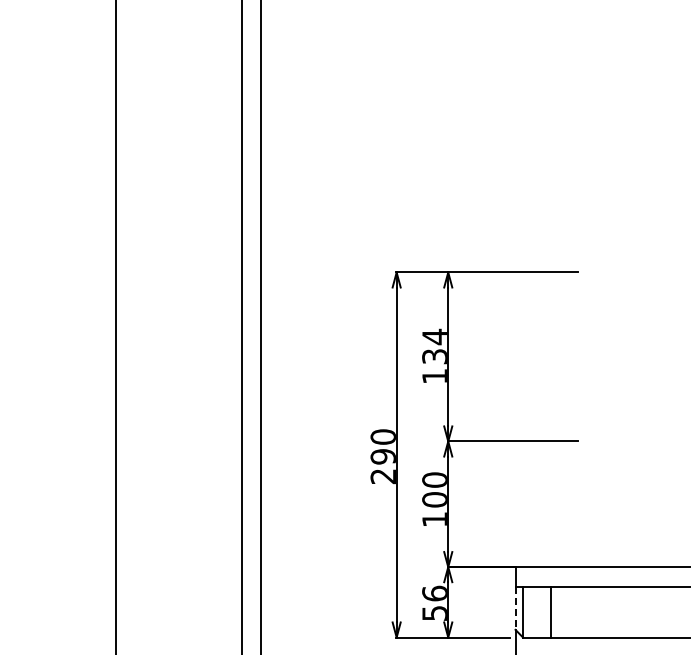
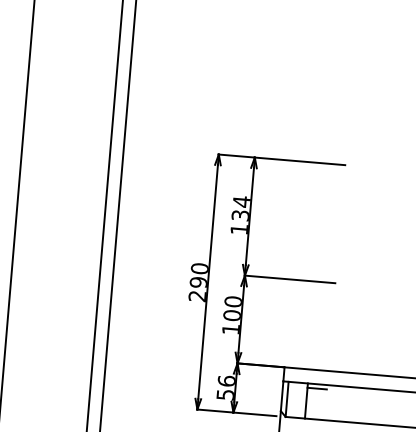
line: (564, 593) -> (317, 388), added
line: (515, 609) -> (282, 396), dashed -> solid

